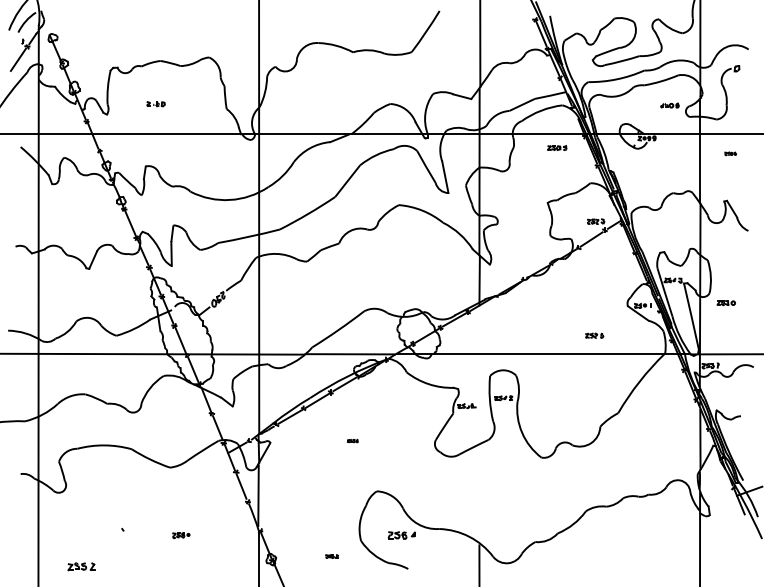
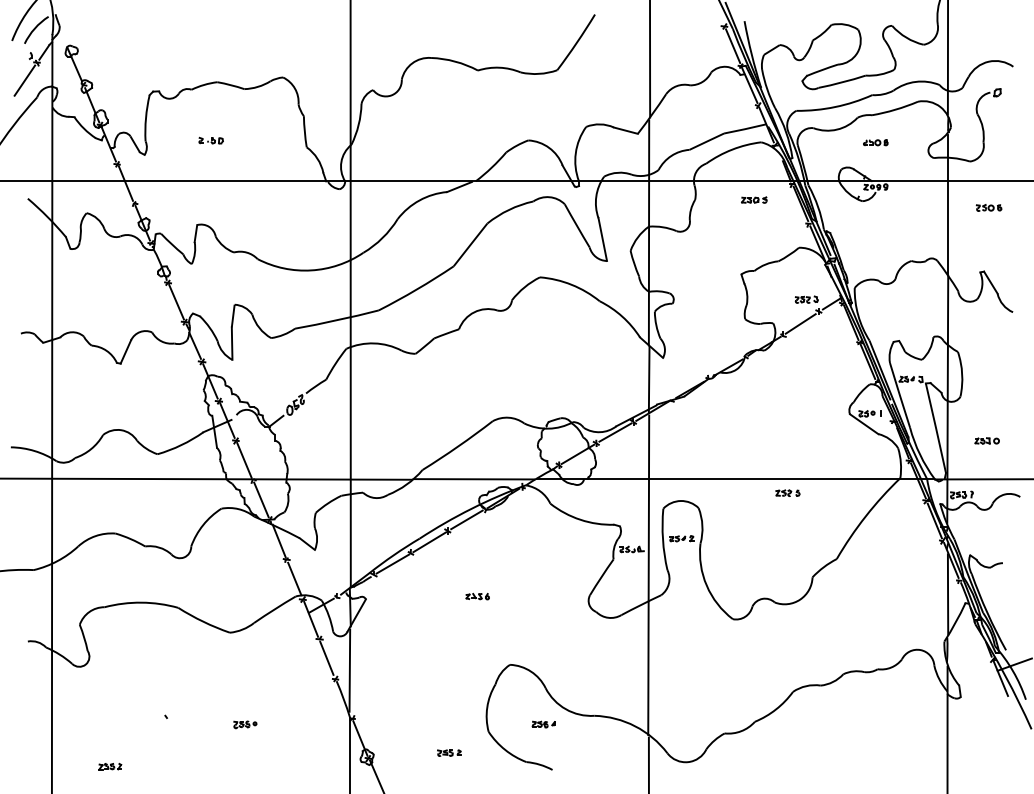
part: (669, 105) -> (875, 142), moved
part: (730, 153) -> (988, 207), size x1.67
part: (725, 302) -> (986, 440), moved
part: (594, 335) -> (787, 492), moved
line: (479, 425) -> (648, 575), added
part: (352, 440) -> (477, 596), size x1.67
part: (401, 535) -> (543, 724), size x0.62
part: (332, 556) -> (449, 752), size x1.43
part: (81, 566) -> (110, 766), size x0.62

